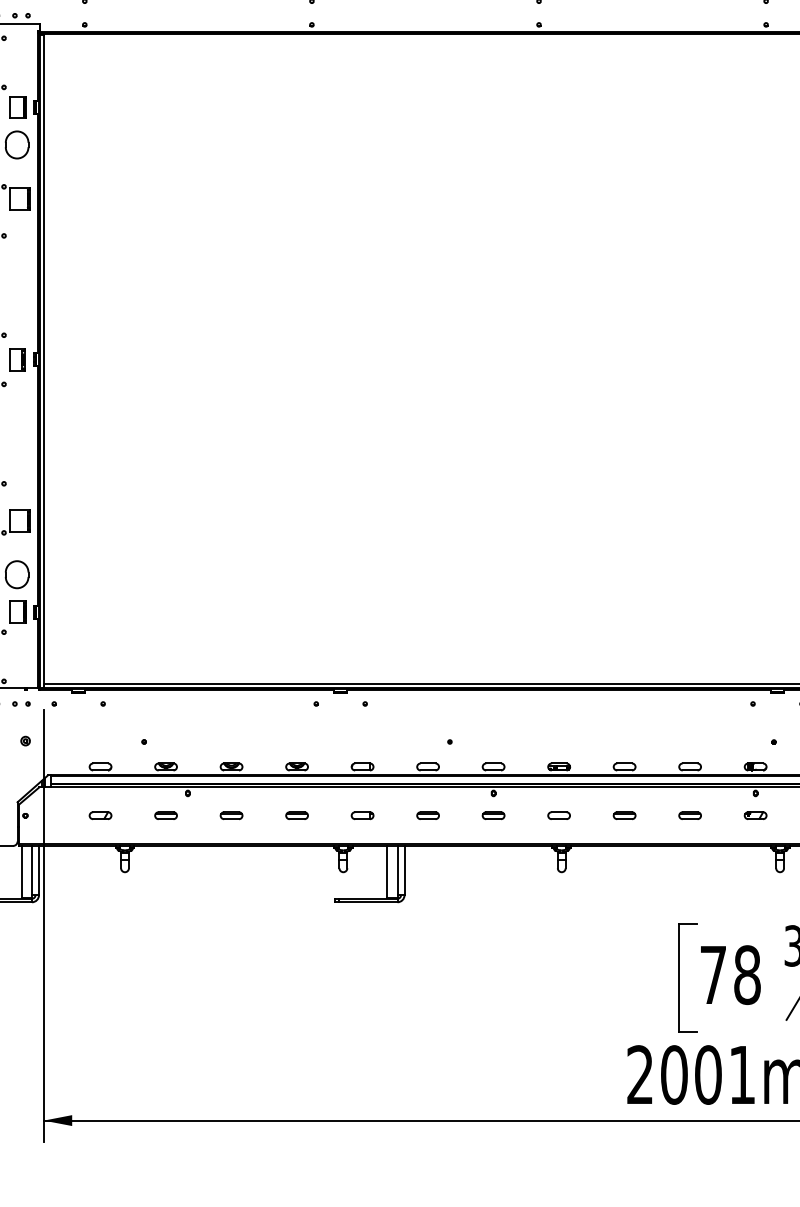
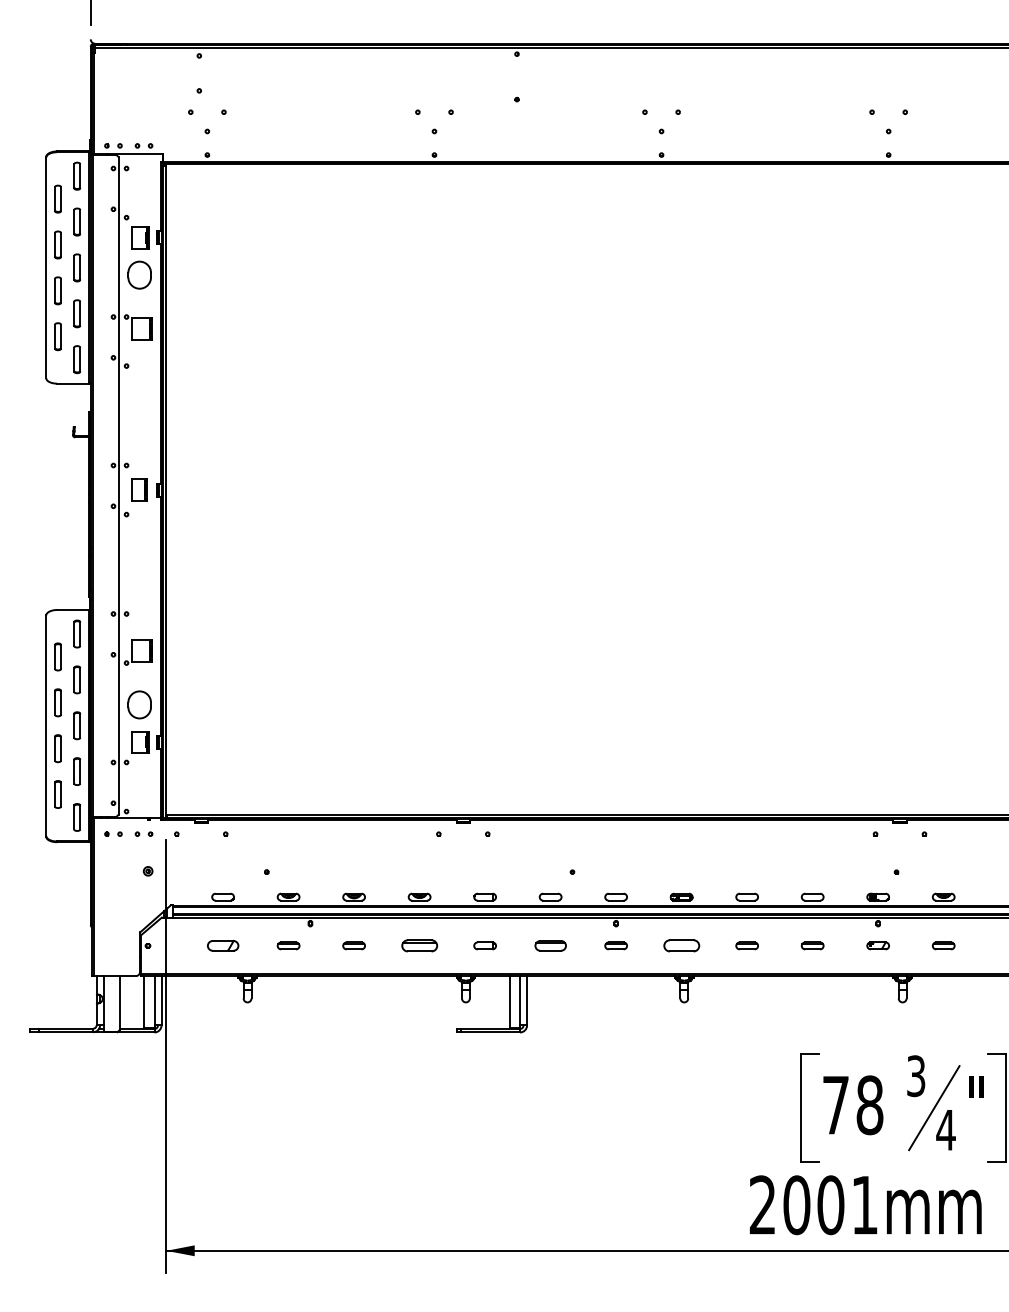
part: (99, 815) -> (222, 945), size x1.4
part: (296, 815) -> (419, 945), size x1.6
part: (427, 815) -> (550, 945), size x1.4
part: (558, 815) -> (681, 945), size x1.6

